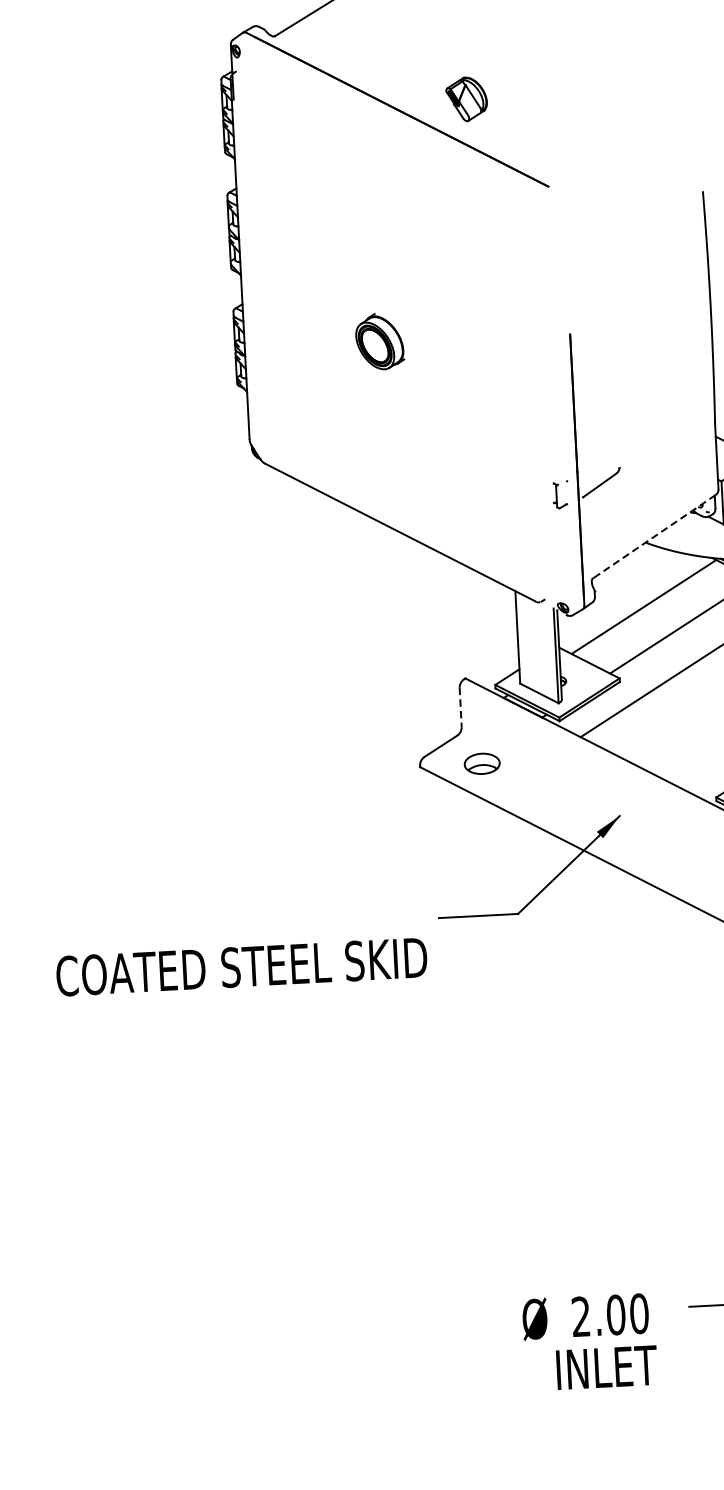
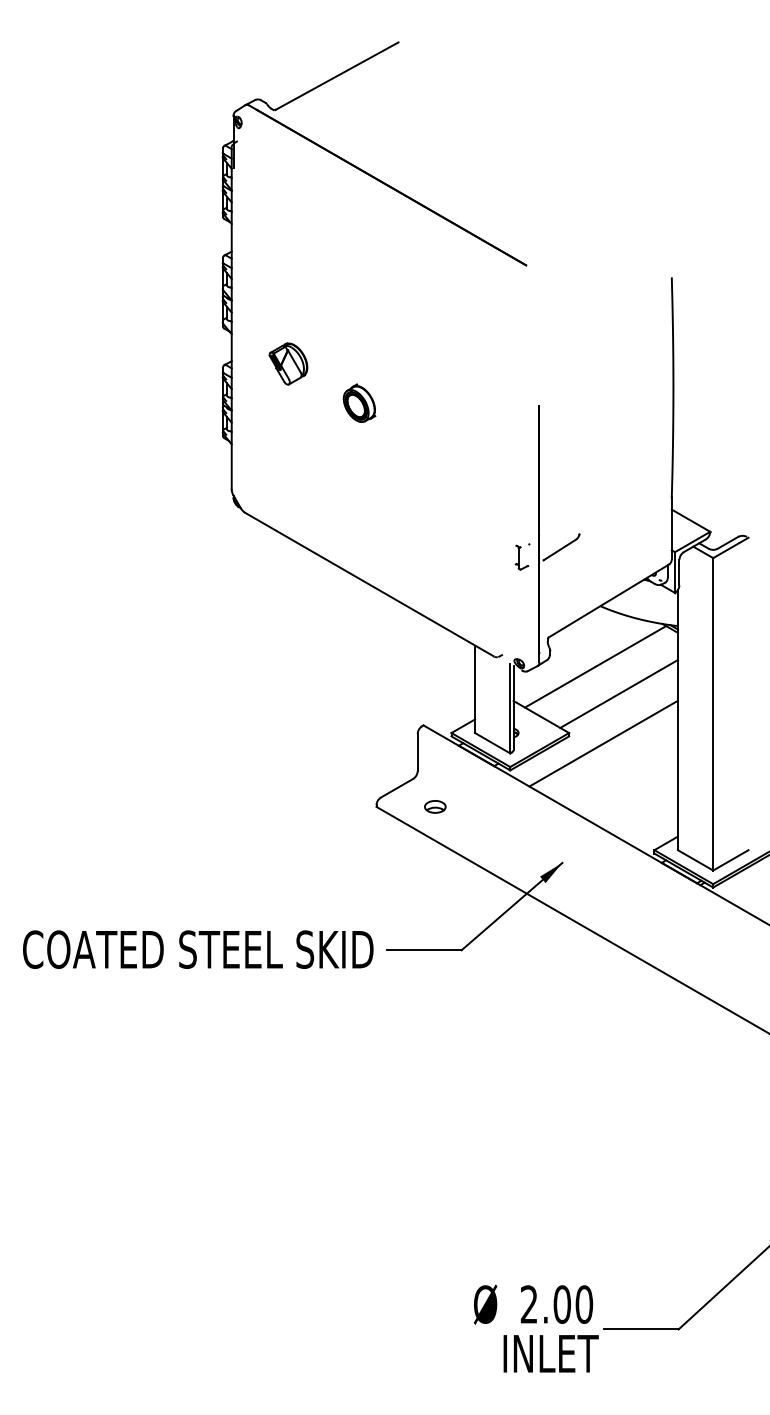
part: (466, 98) -> (288, 363), moved
part: (379, 340) -> (359, 402), size x0.71
line: (653, 537) -> (608, 601), dashed -> solid
line: (460, 707) -> (417, 752), dashed -> solid
part: (482, 763) -> (435, 806), size x0.62
text: (242, 966) -> (198, 949), moved
text: (590, 1341) -> (536, 1328), moved

